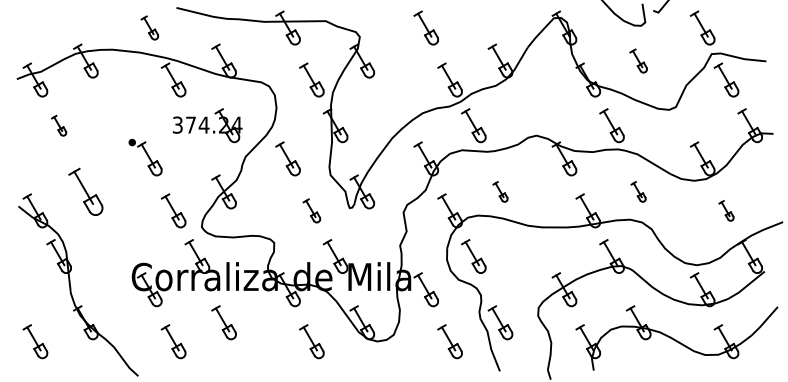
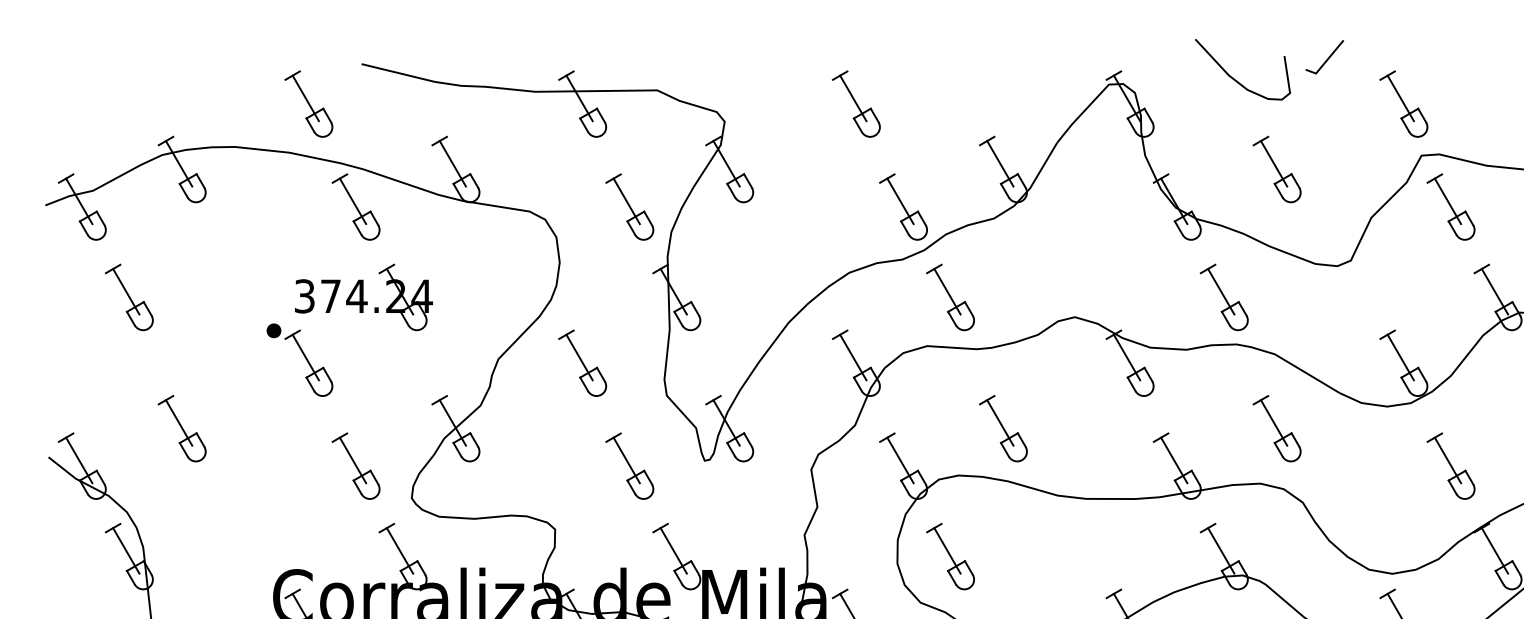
part: (149, 27) -> (308, 102), size x1.43
part: (638, 60) -> (1276, 168), size x1.43
part: (58, 125) -> (127, 297), size x1.67
part: (207, 125) -> (363, 297), moved
part: (85, 191) -> (181, 427), size x0.71
part: (500, 191) -> (1003, 427), size x1.67
part: (638, 191) -> (1276, 427), size x1.67
part: (311, 210) -> (628, 465), size x1.43
part: (726, 210) -> (1450, 465), size x1.67

